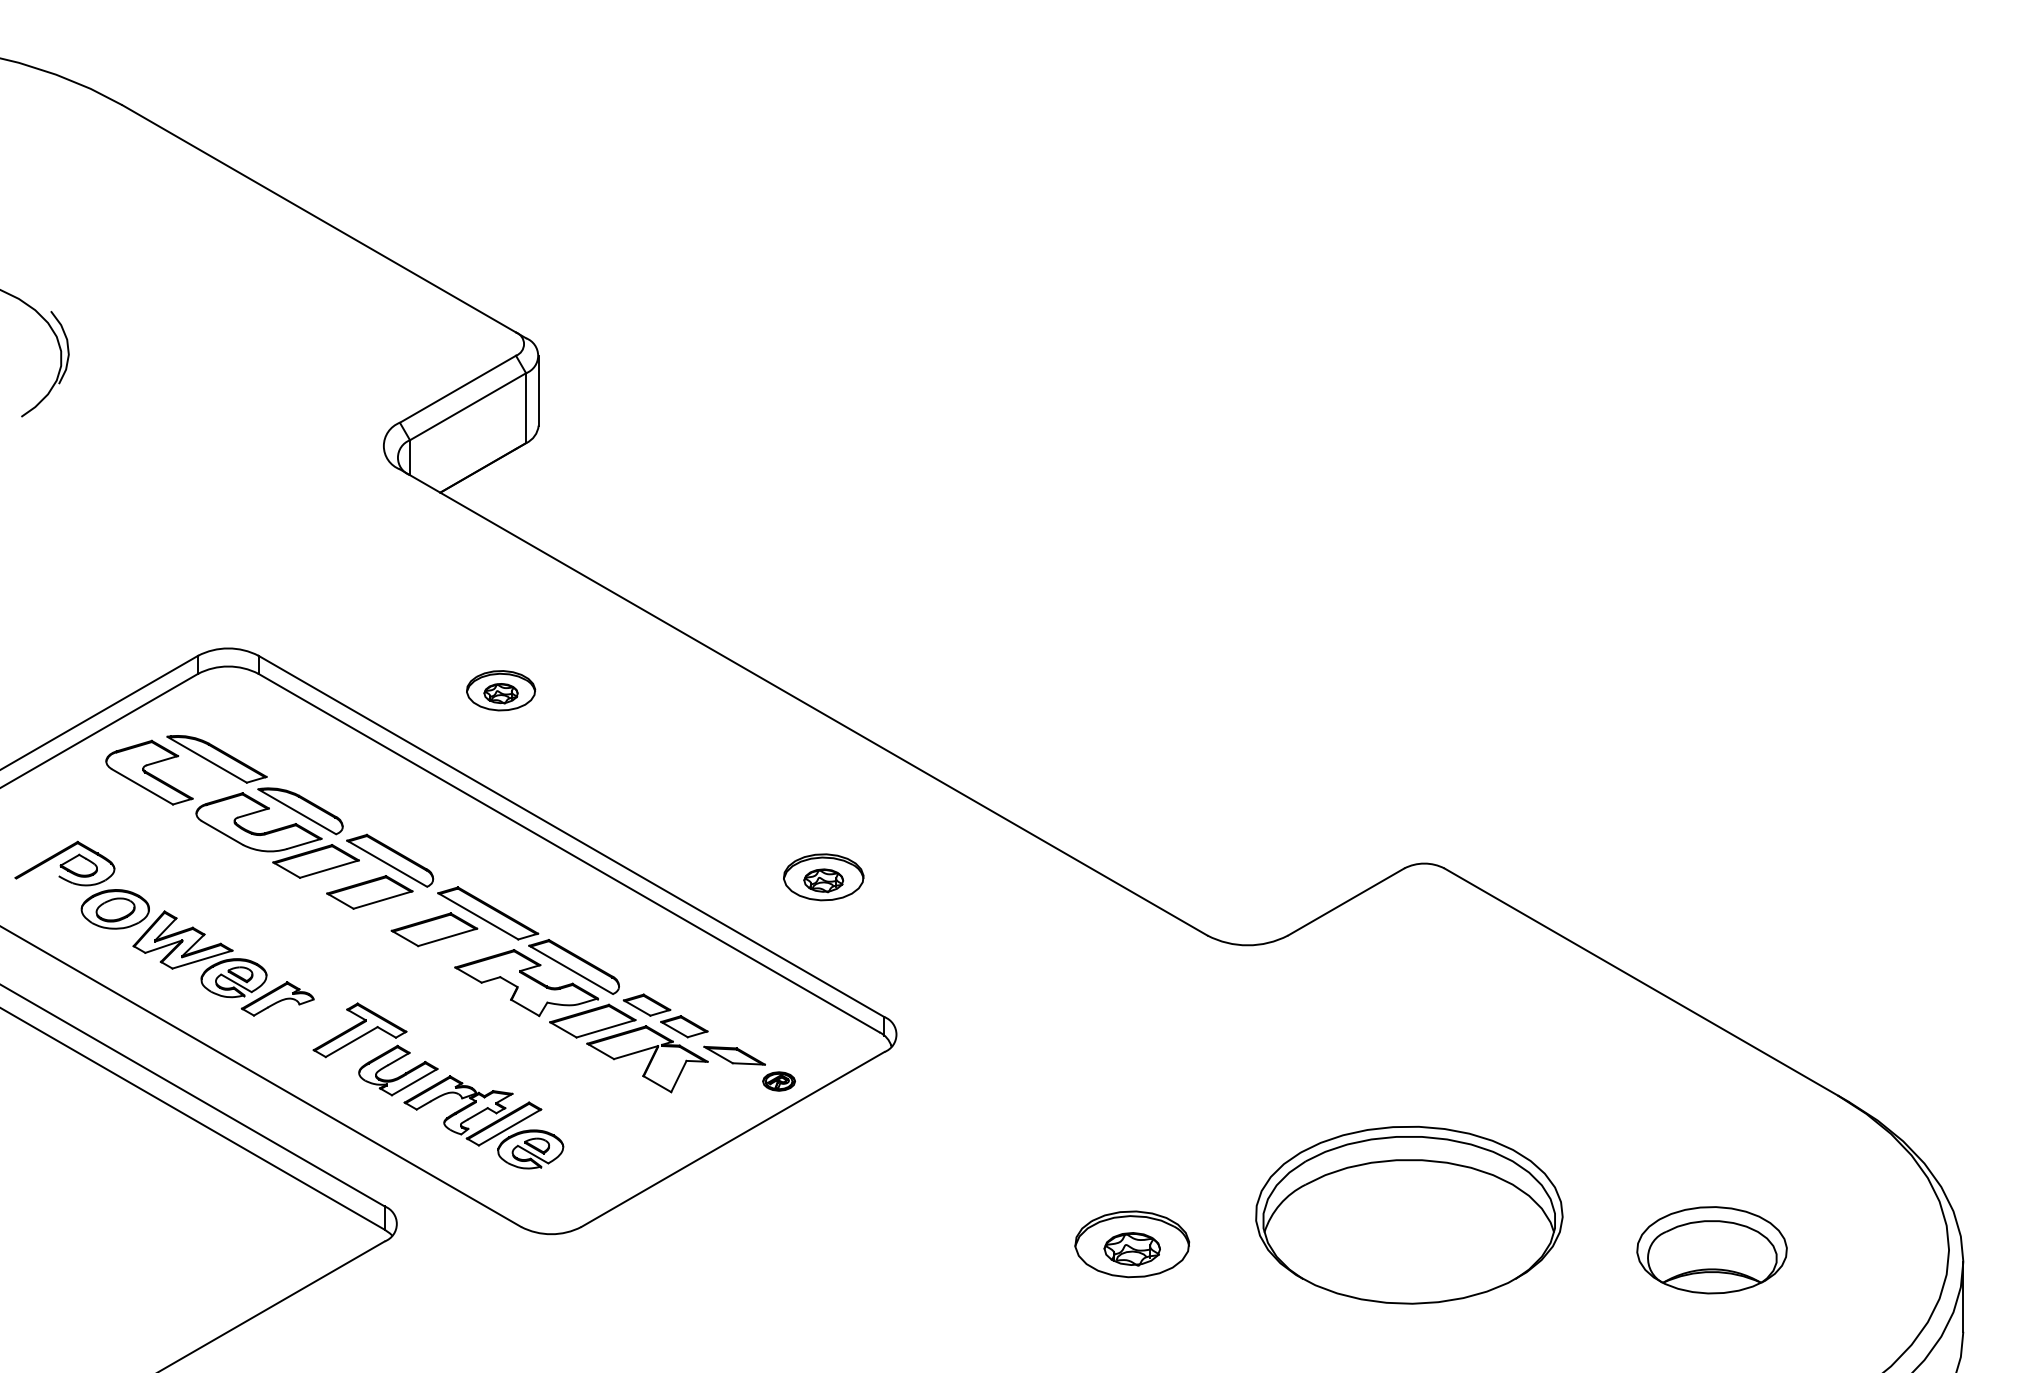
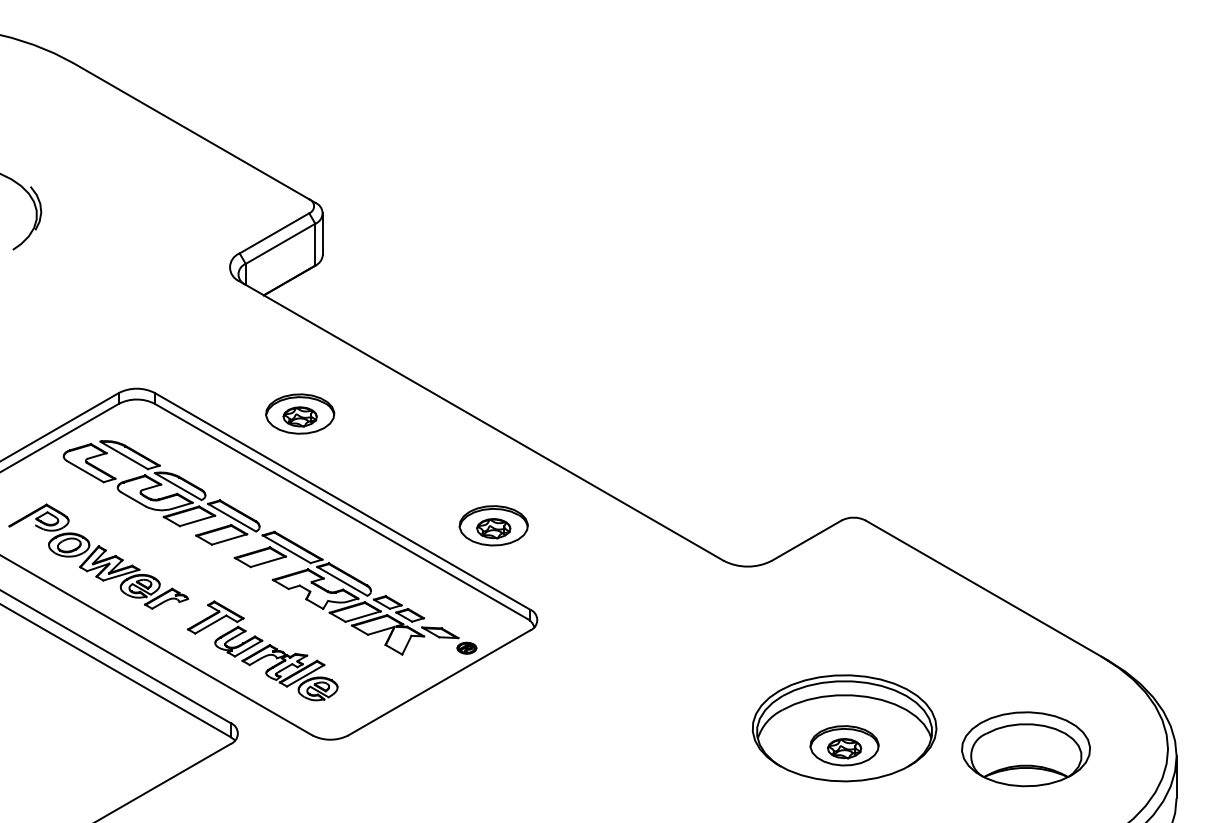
part: (501, 689) -> (300, 413), size x1.67
part: (823, 876) -> (493, 525), size x1.43
part: (1132, 1243) -> (844, 745), moved
part: (1711, 1250) -> (1025, 749), size x1.43

